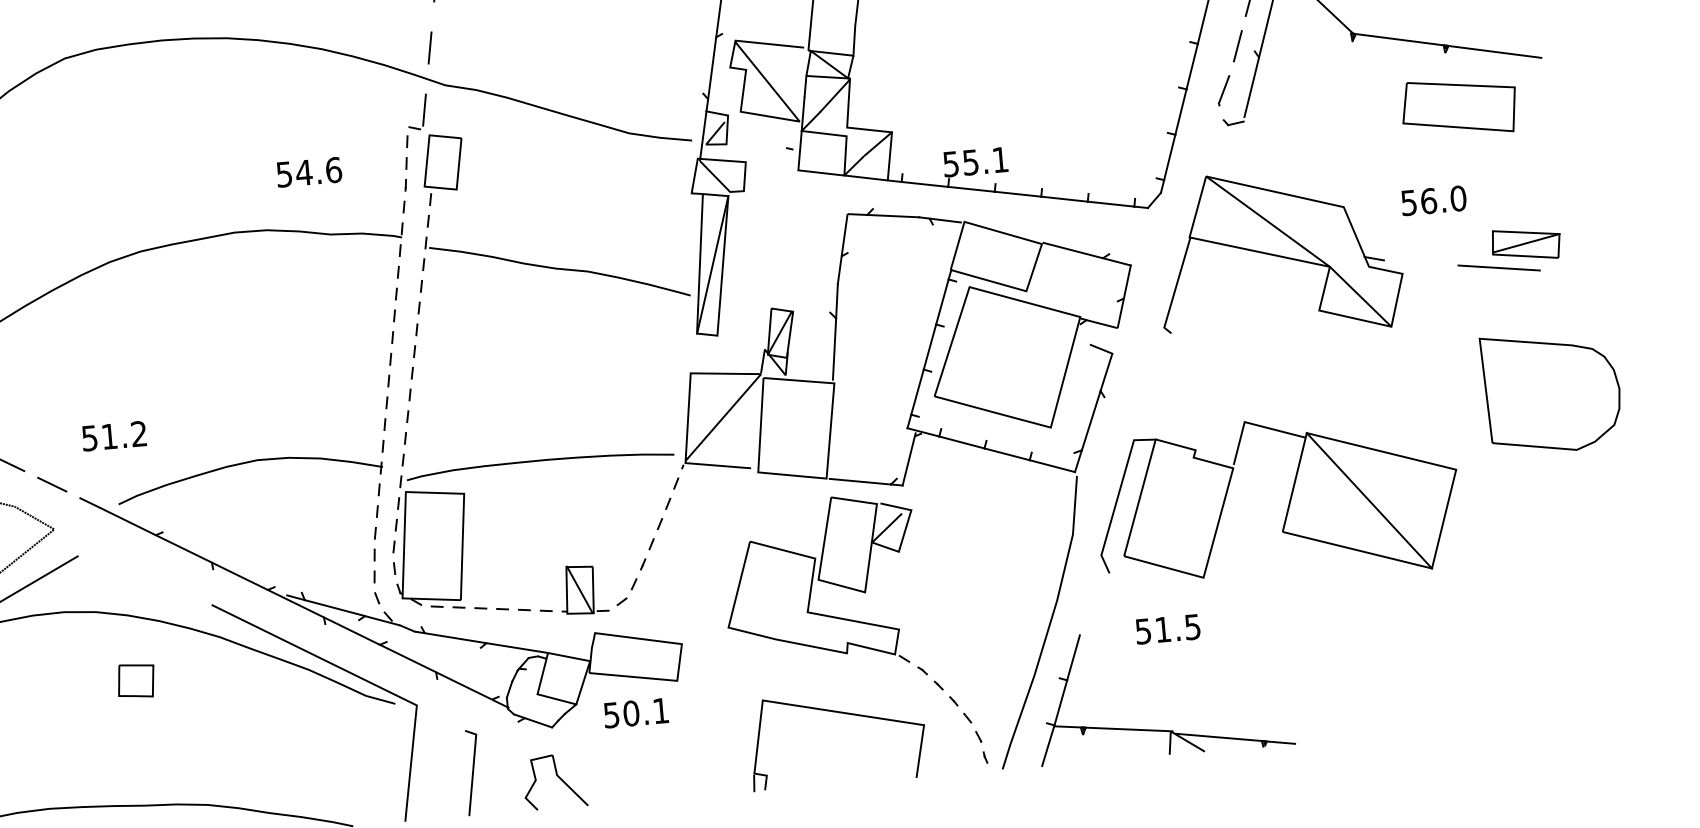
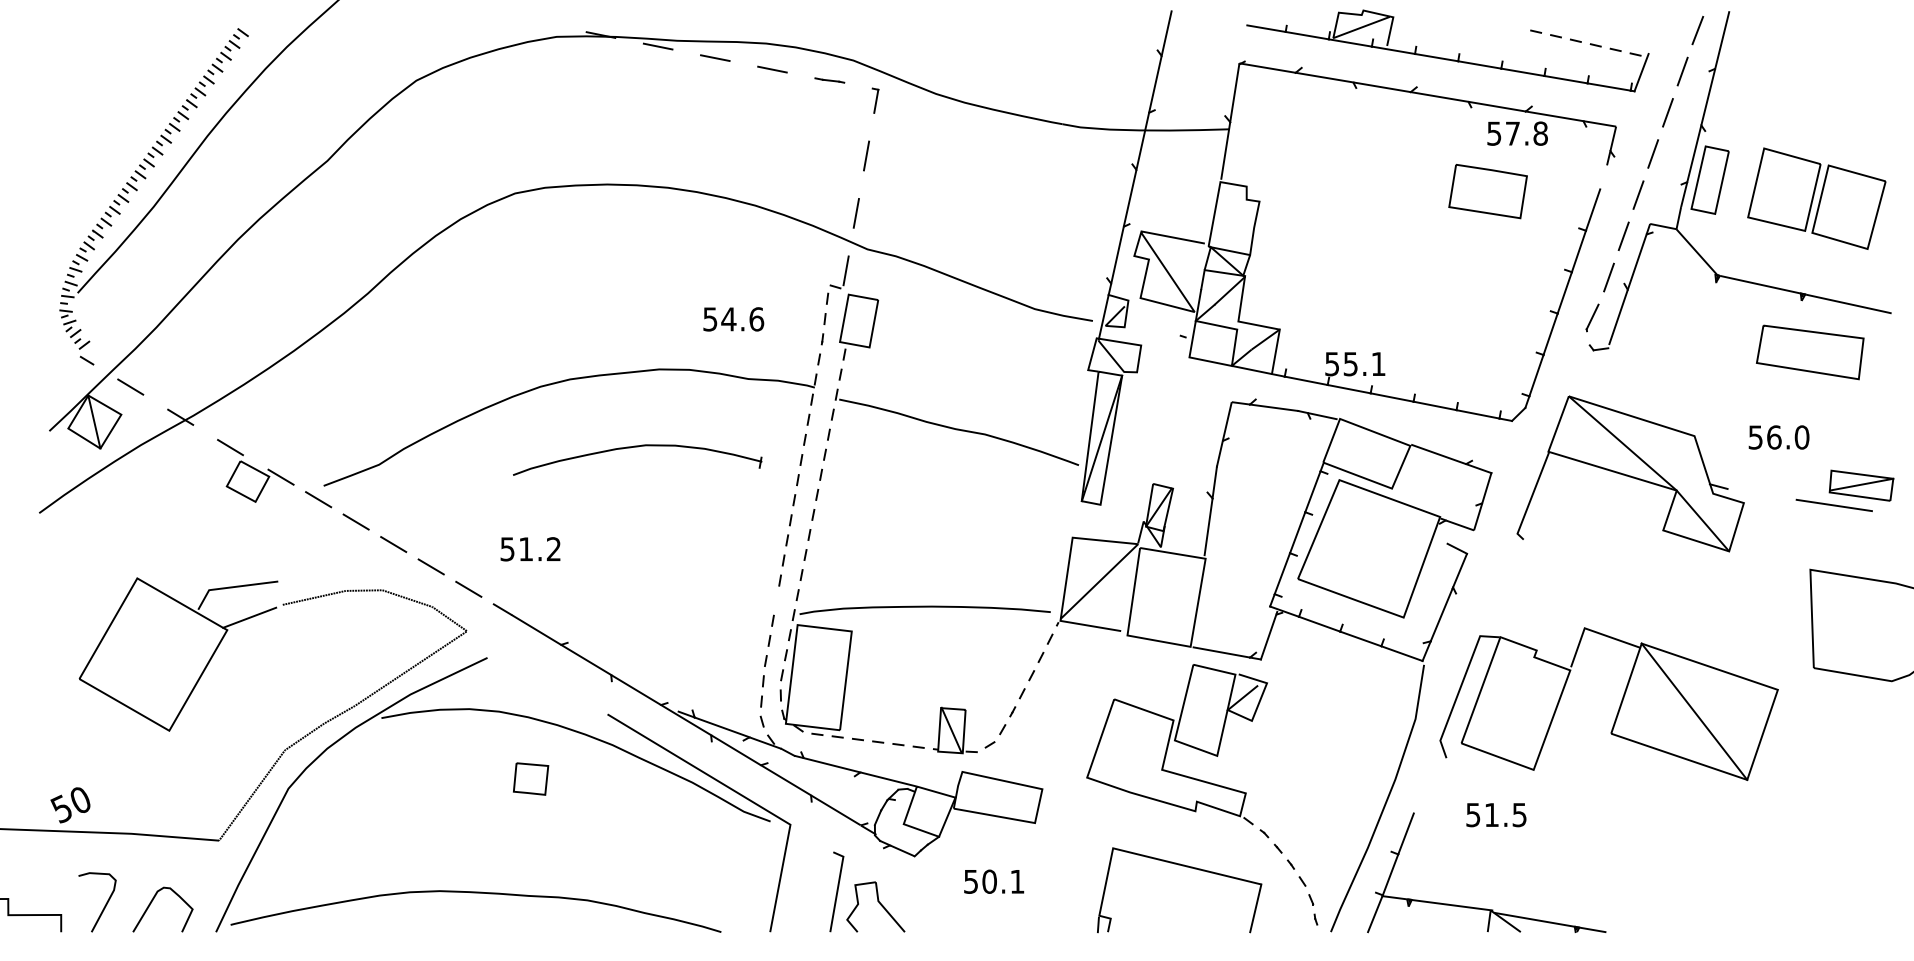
part: (248, 463) -> (637, 447), moved
text: (636, 712) -> (994, 881), moved
part: (554, 781) -> (875, 906), moved

